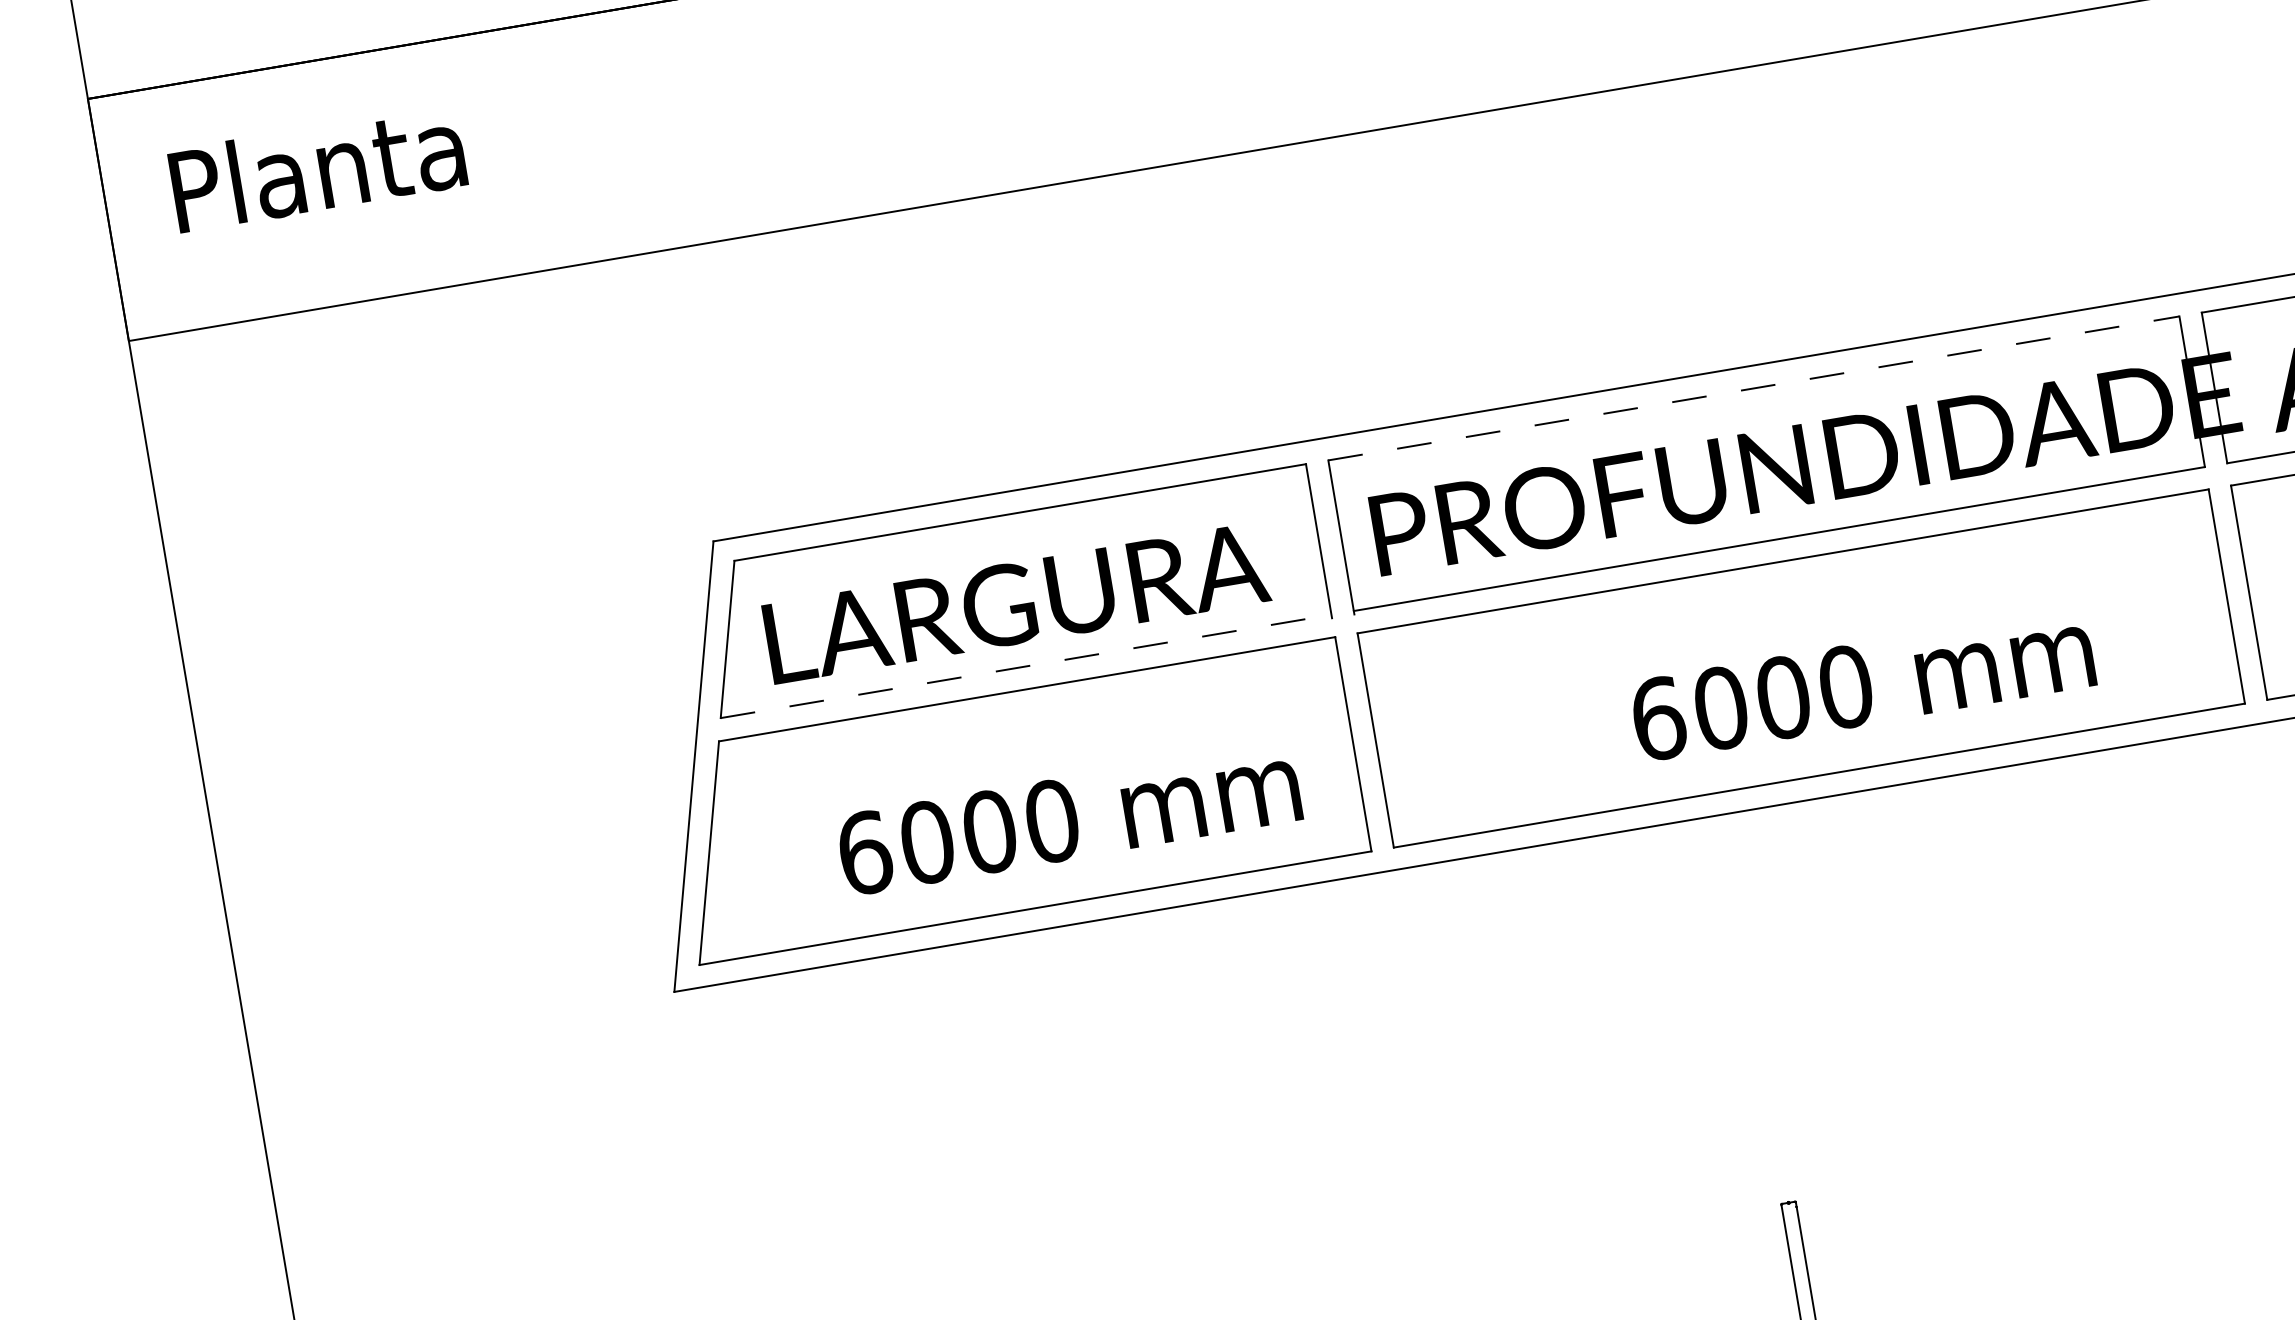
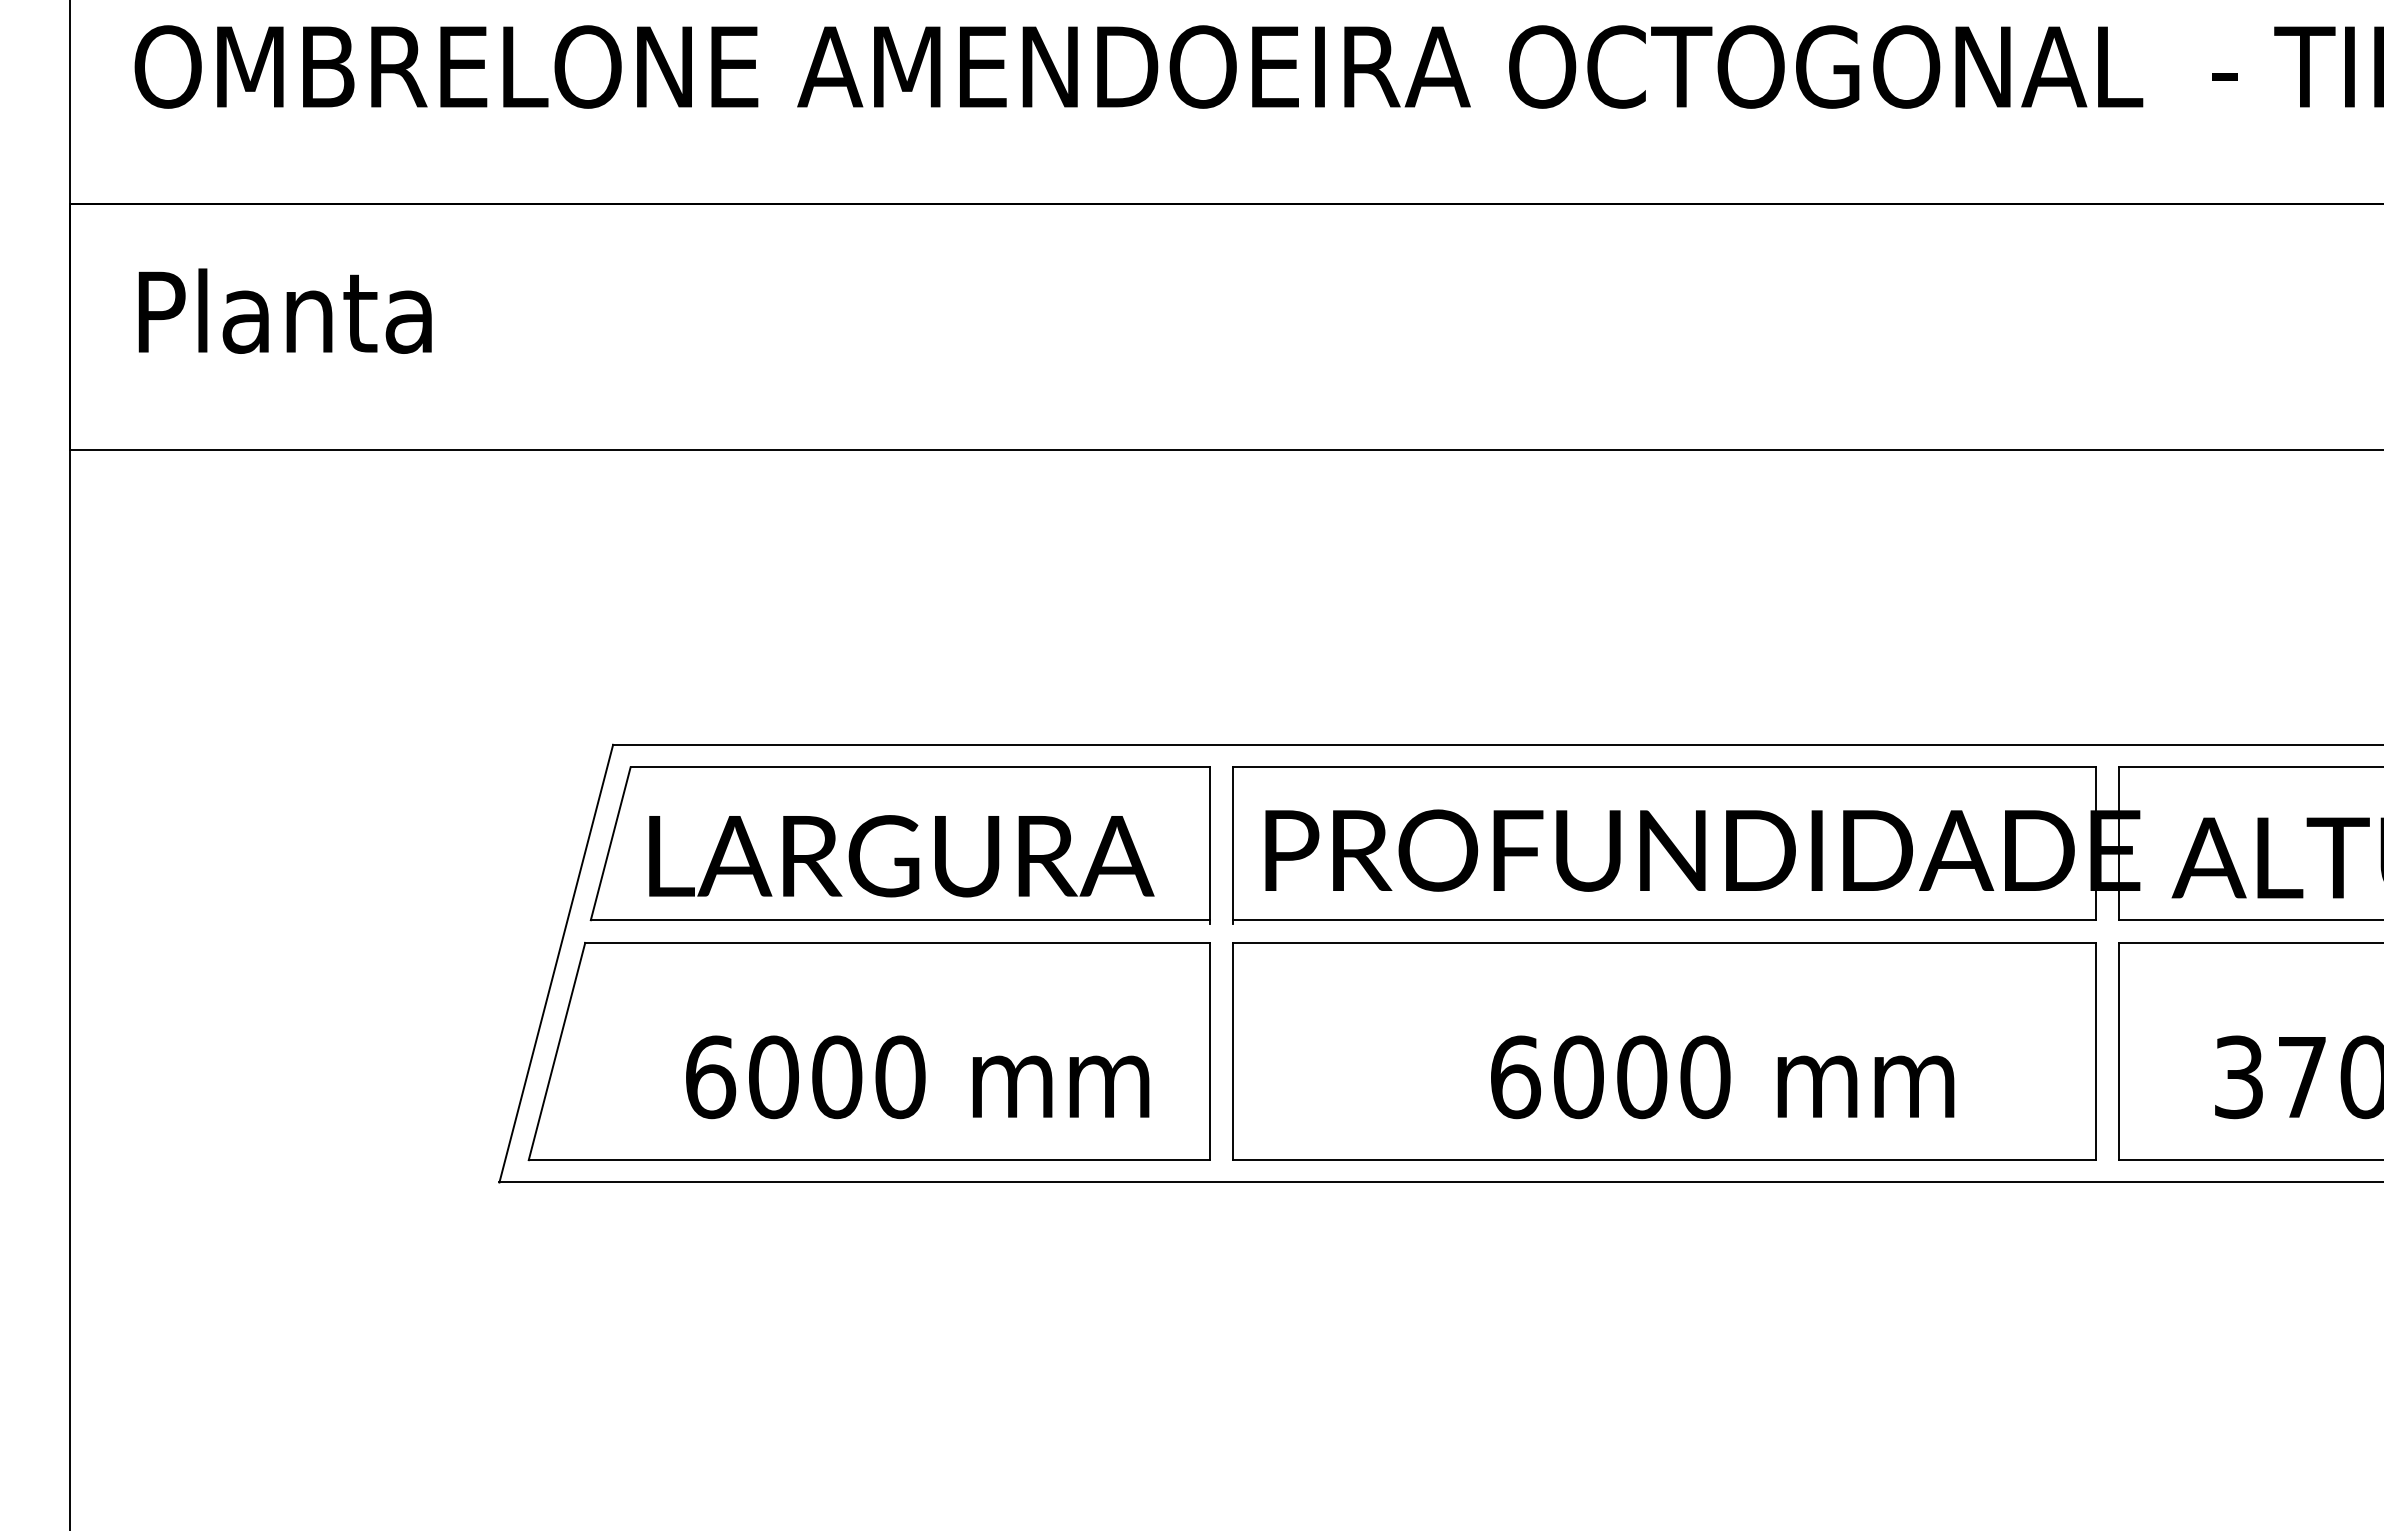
line: (1753, 388) -> (1664, 767), dashed -> solid
line: (1026, 666) -> (900, 920), dashed -> solid

